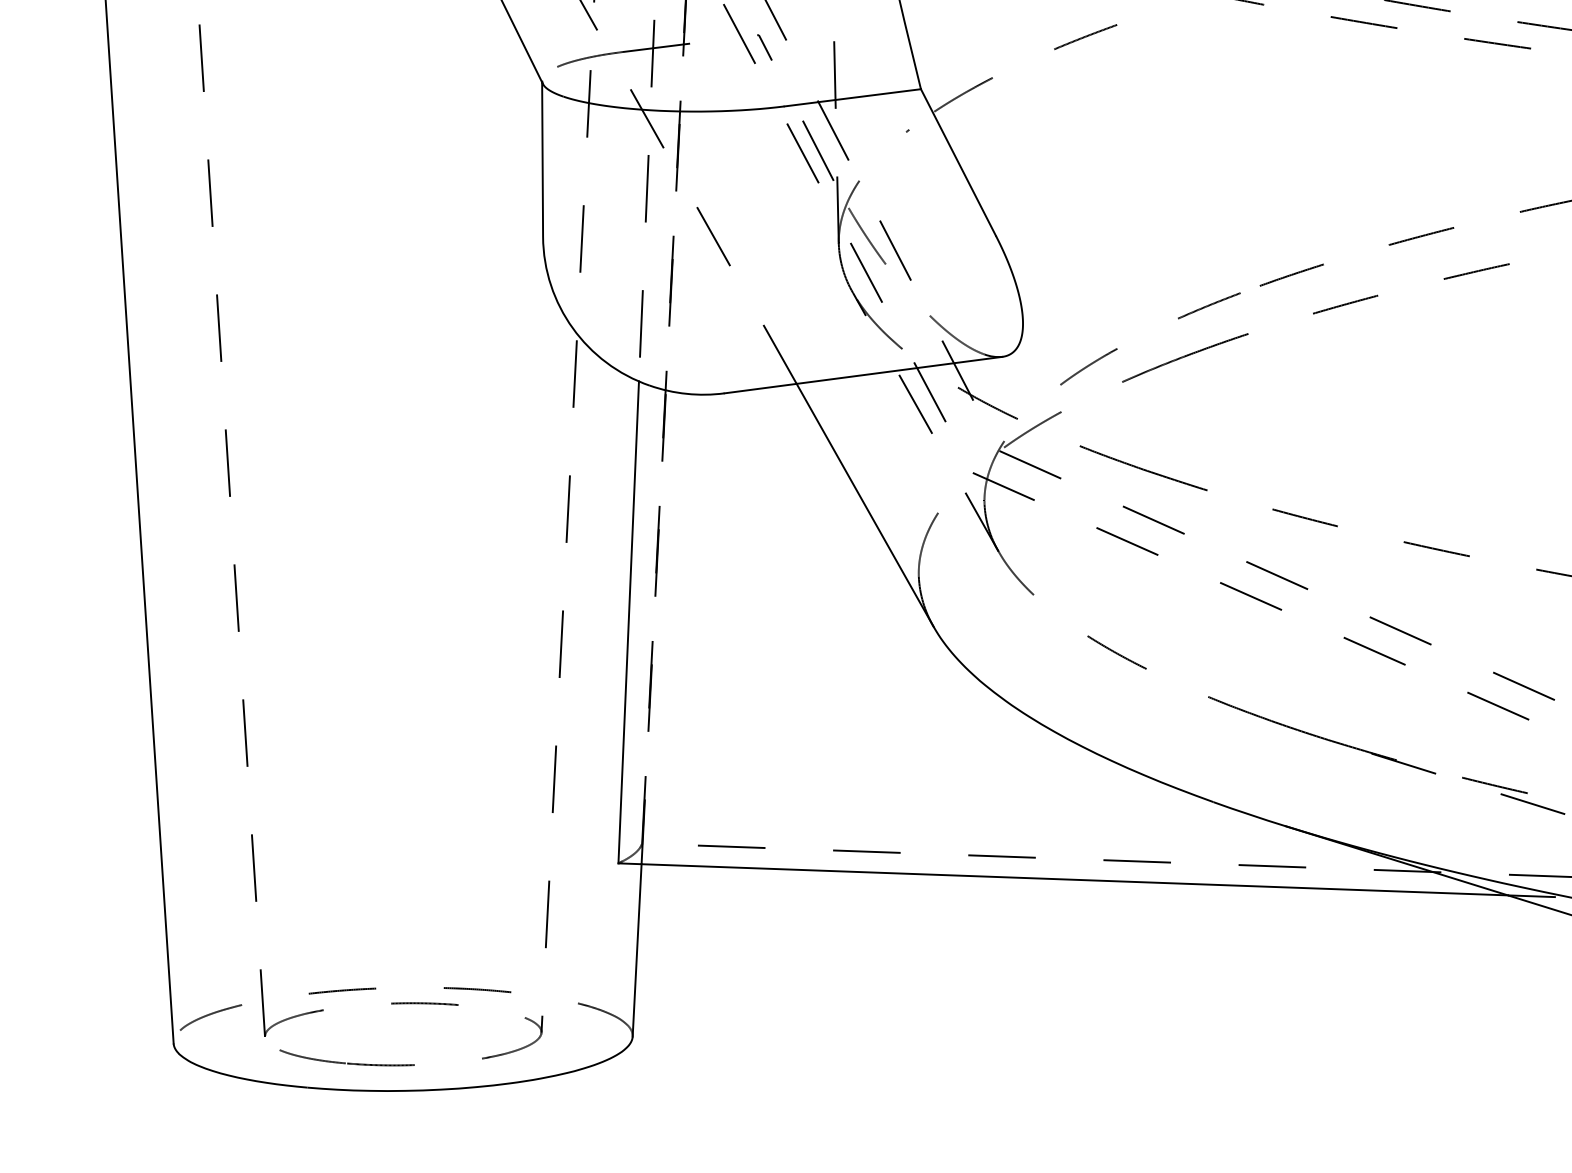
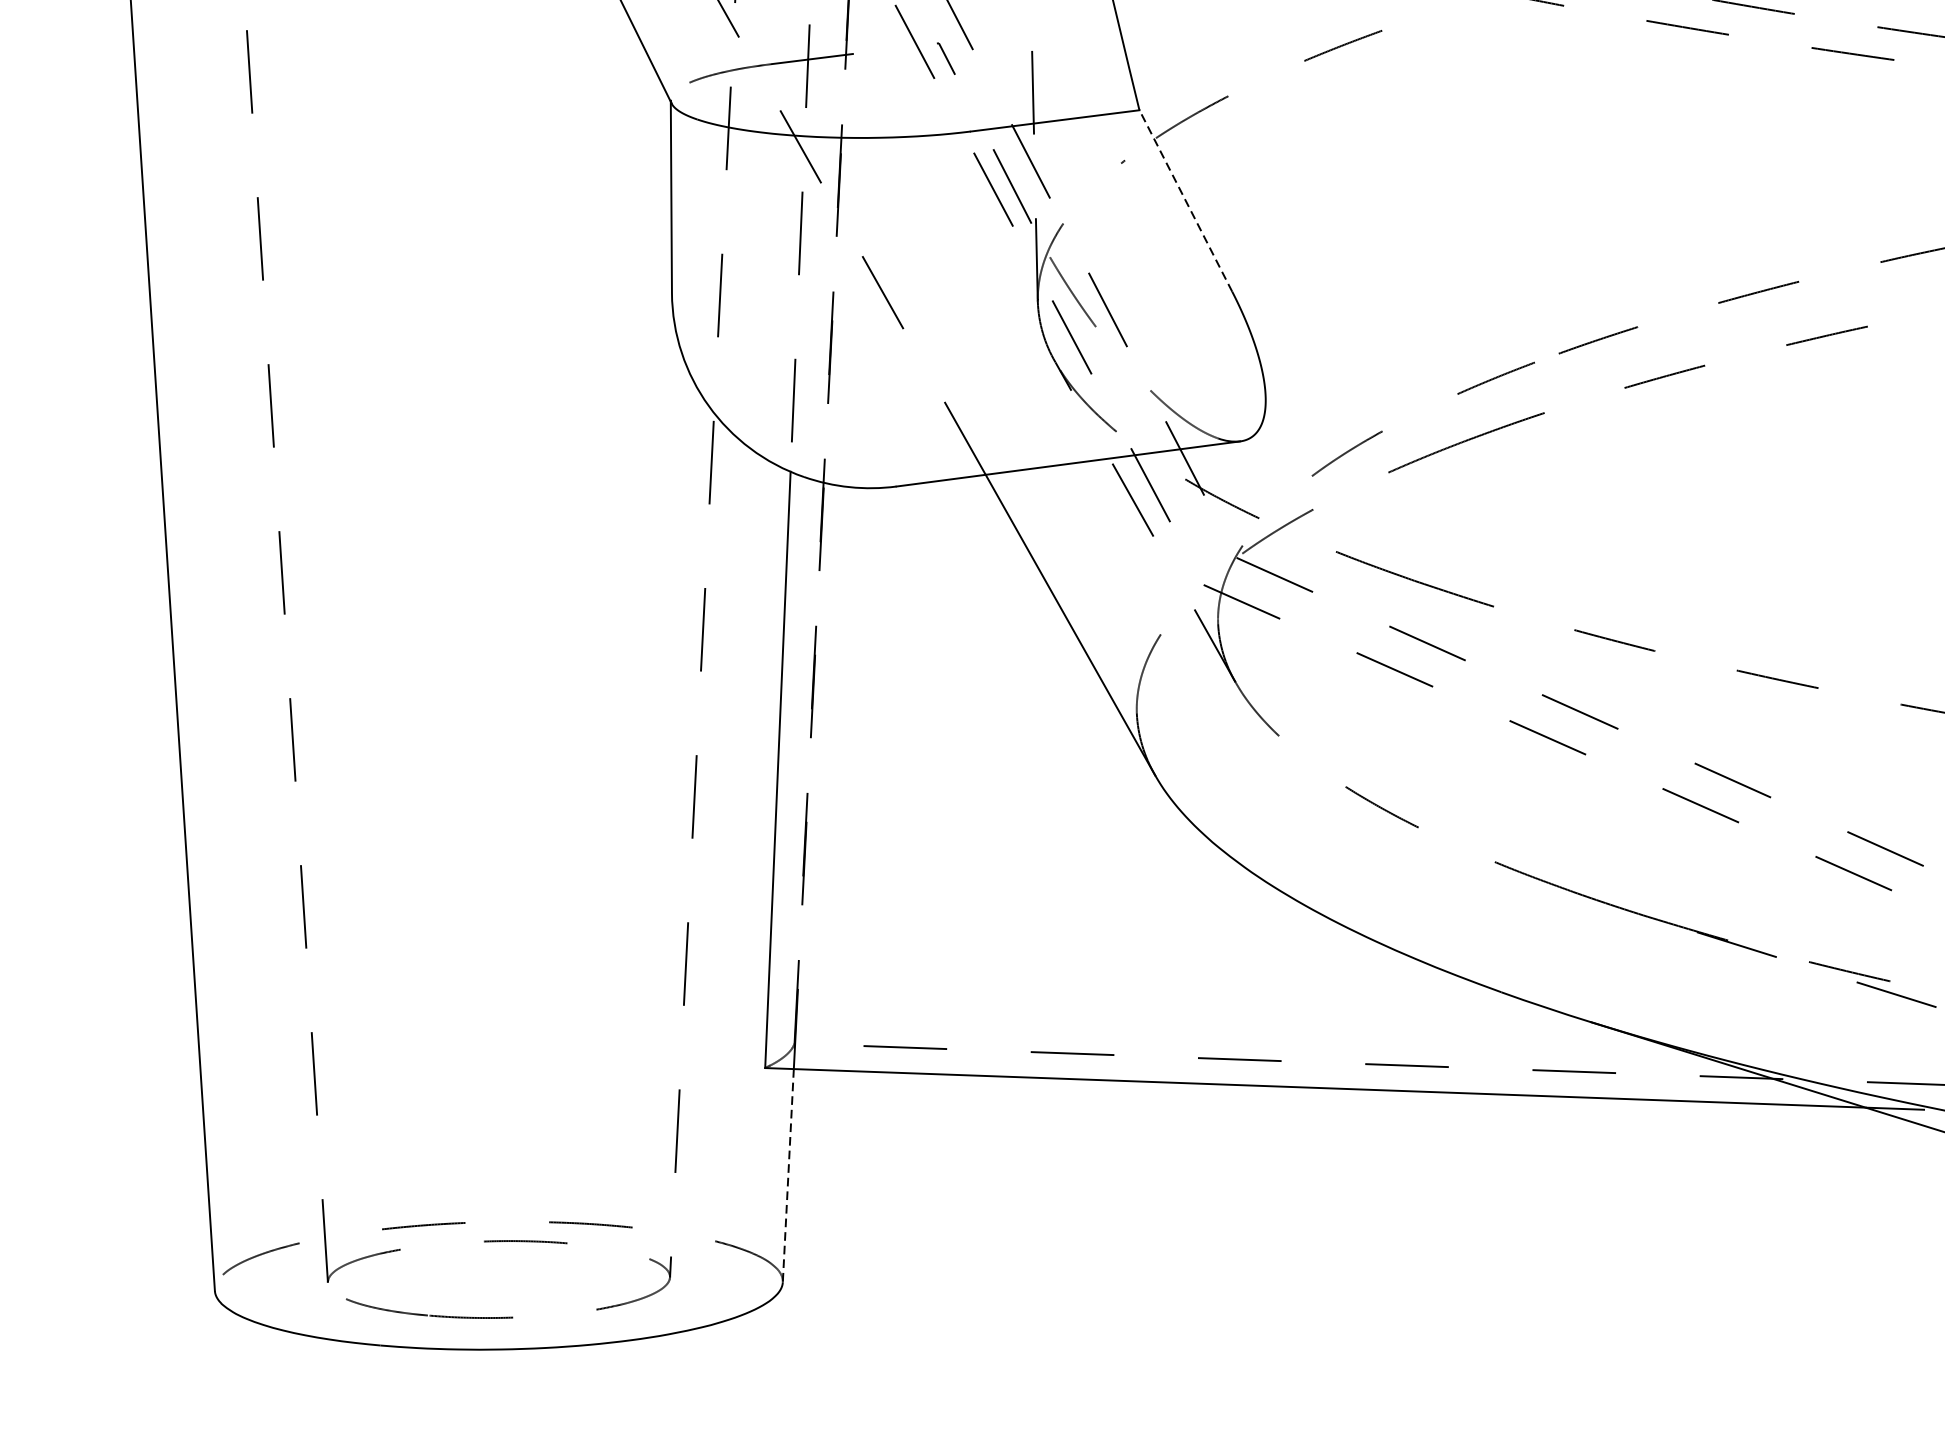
line: (958, 162) -> (1185, 200), solid -> dashed
line: (637, 950) -> (788, 1175), solid -> dashed

